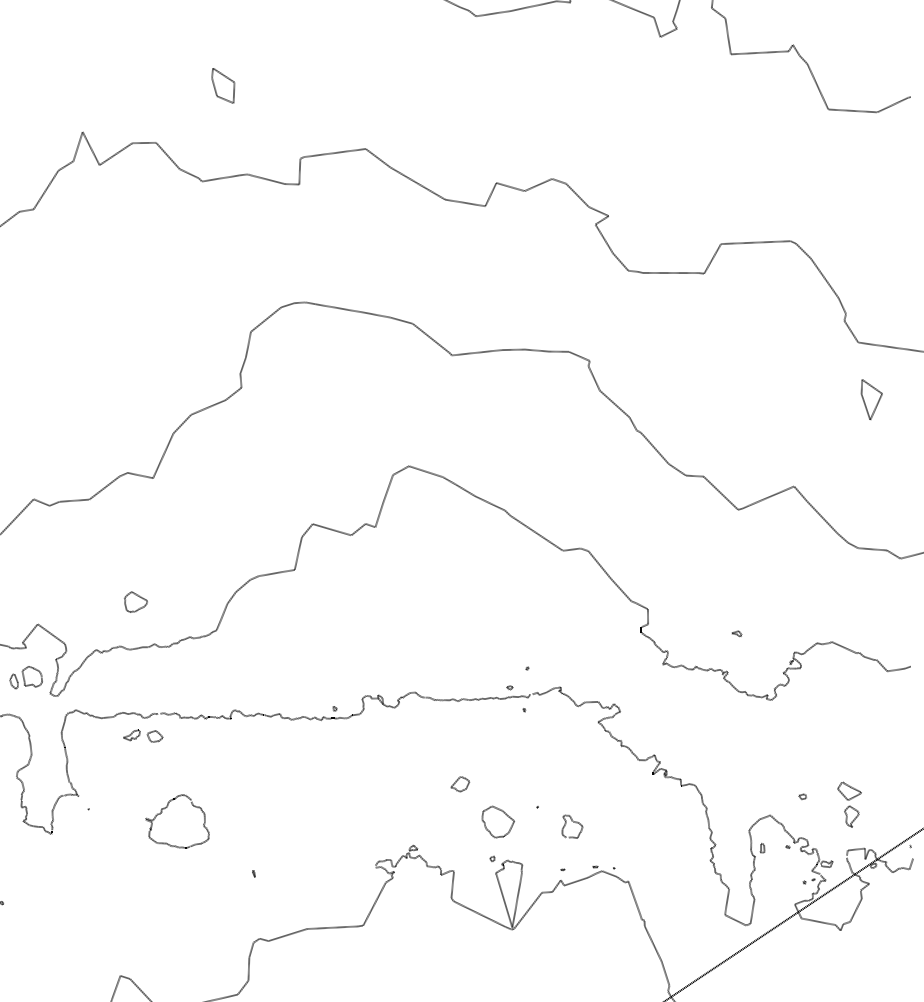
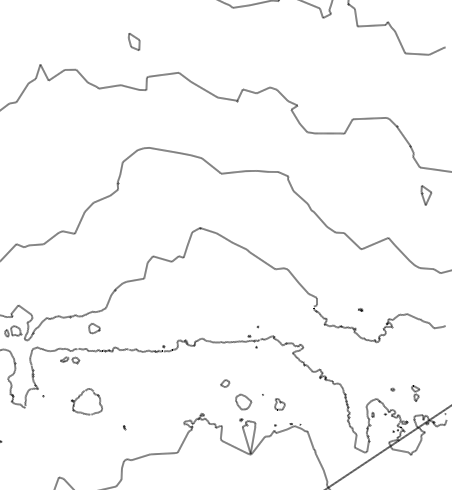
part: (223, 85) -> (134, 41), moved
part: (135, 602) -> (94, 328), moved
part: (849, 804) -> (415, 393), size x0.71

